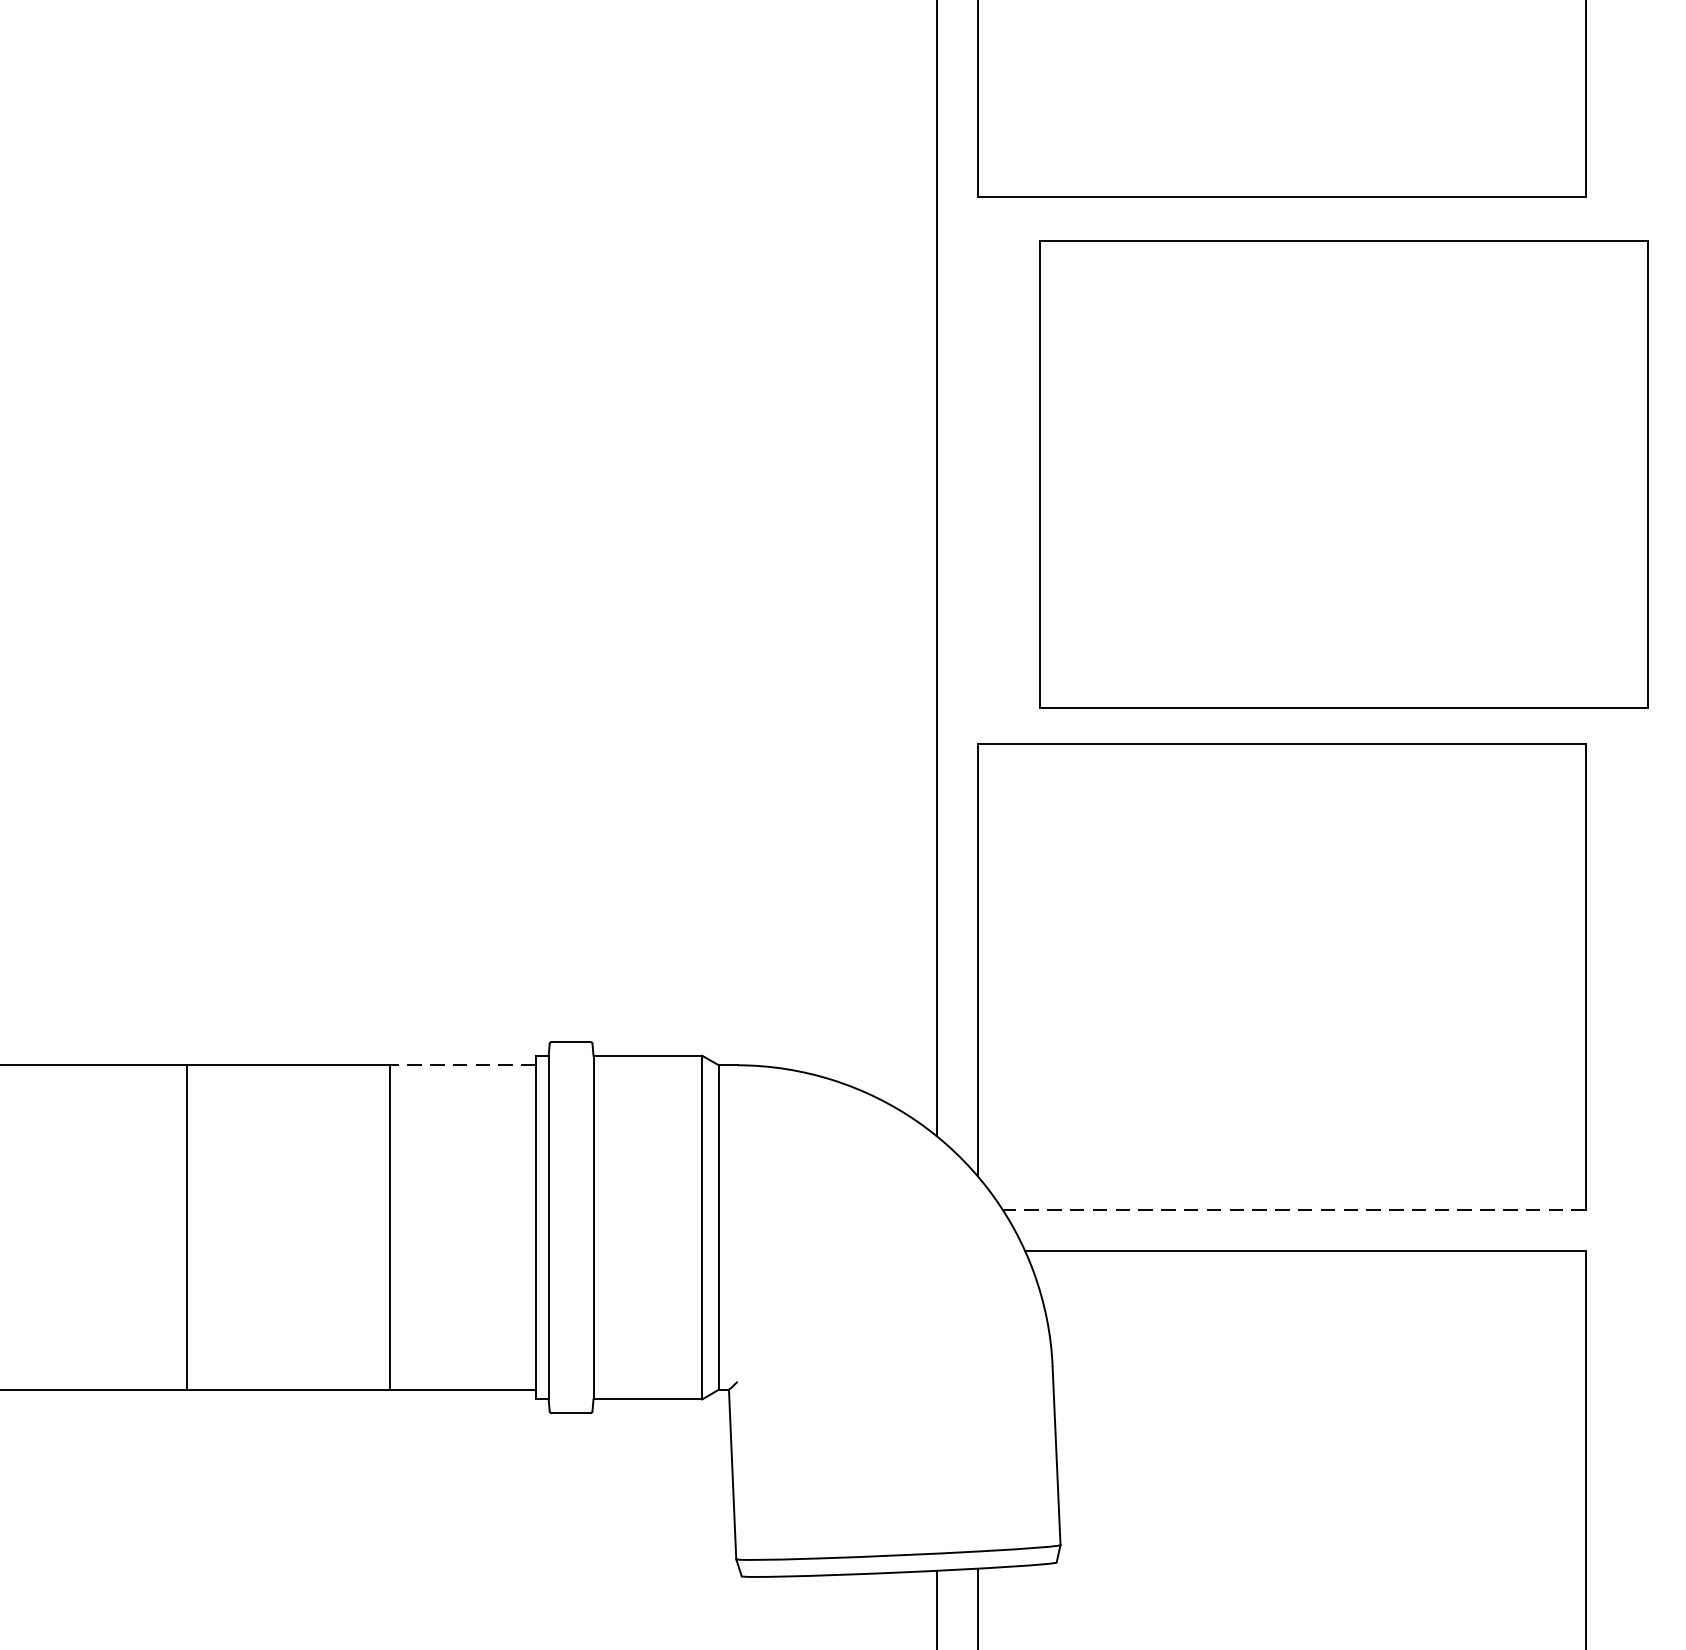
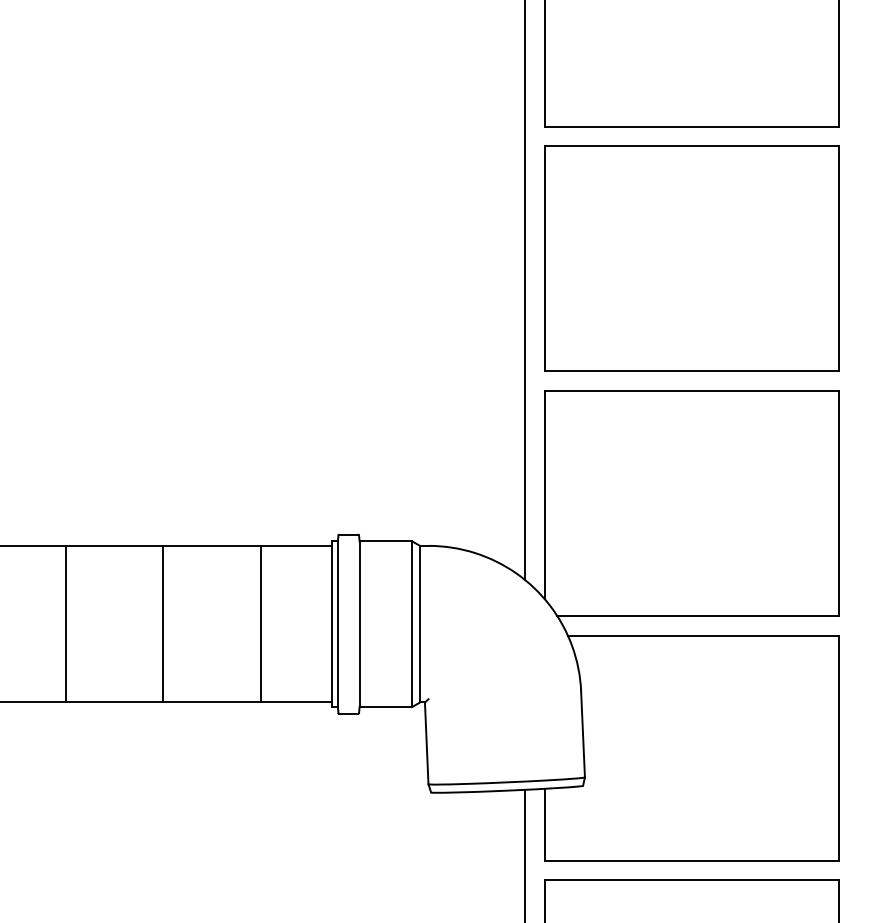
part: (1343, 473) -> (691, 258), moved
line: (460, 1064) -> (295, 545), dashed -> solid
line: (1293, 1209) -> (697, 615), dashed -> solid

